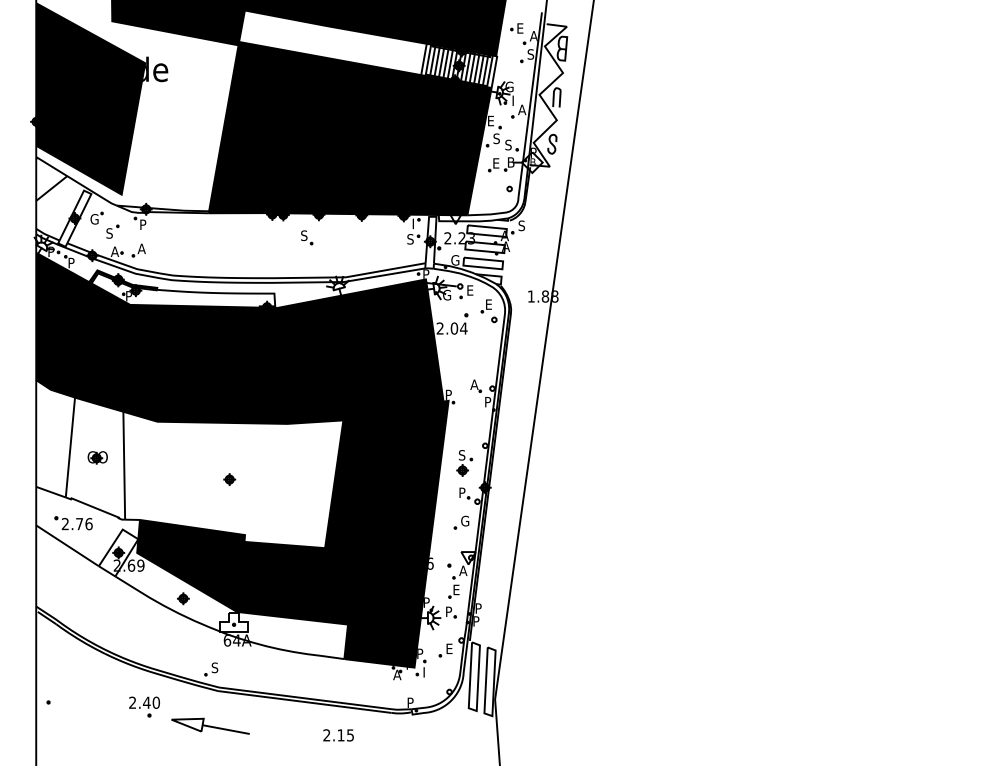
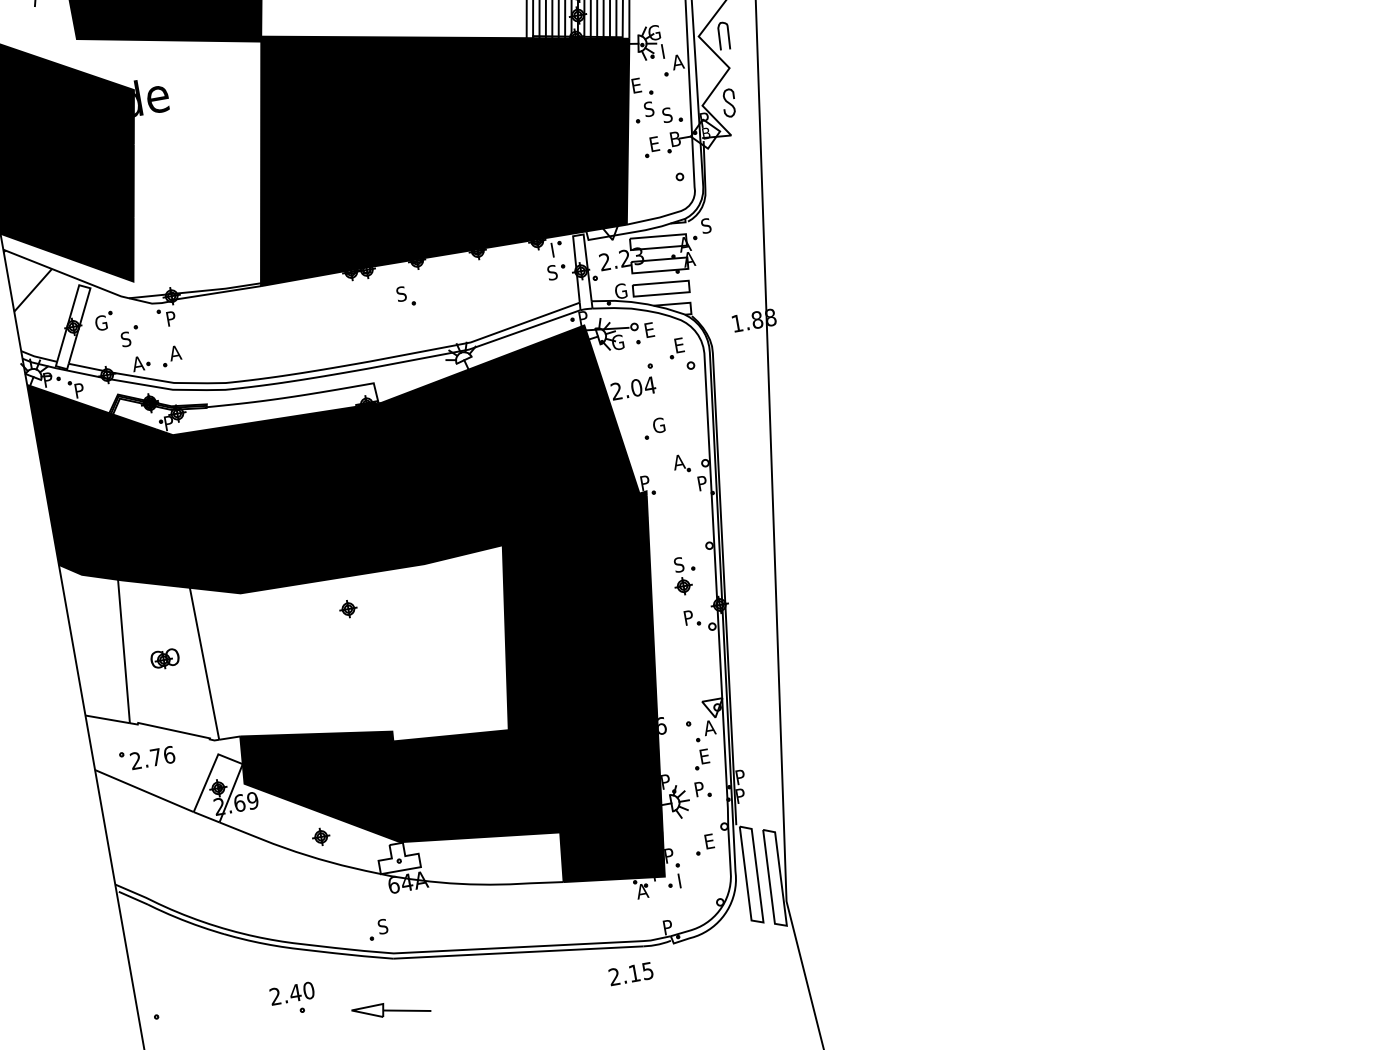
part: (229, 479) -> (348, 609), moved
part: (461, 522) -> (654, 428), moved
part: (210, 725) -> (391, 1009), size x0.7
text: (338, 735) -> (630, 974), moved

